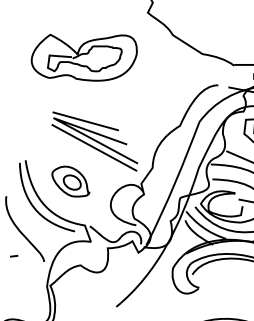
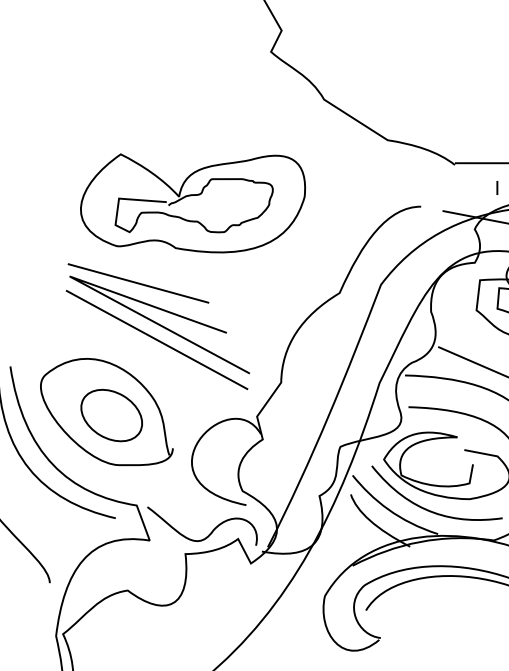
part: (83, 57) -> (191, 202), moved
part: (70, 181) -> (106, 411), size x1.67

